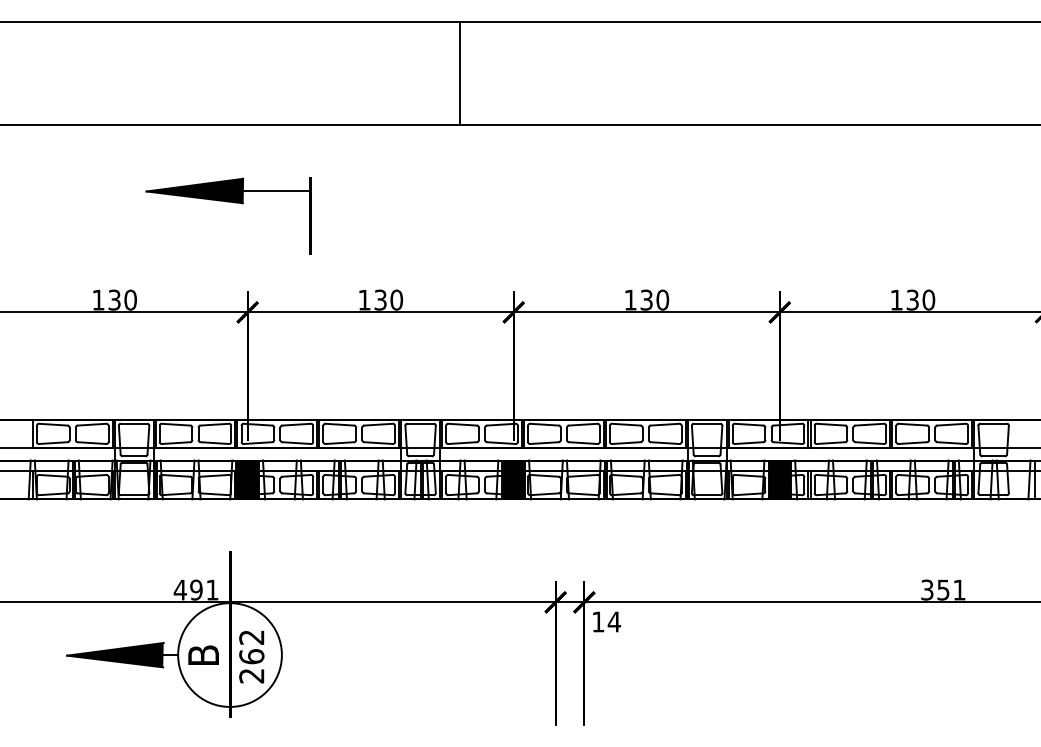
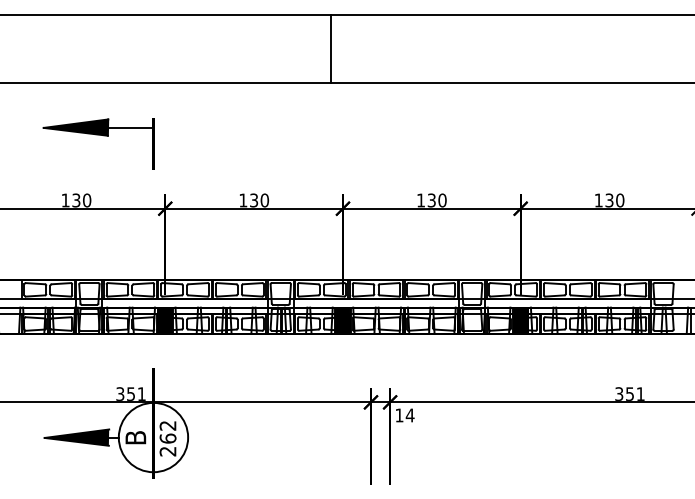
line: (460, 74) -> (331, 49), moved
part: (228, 202) -> (98, 135), moved
text: (188, 589) -> (125, 393), 491 -> 351

